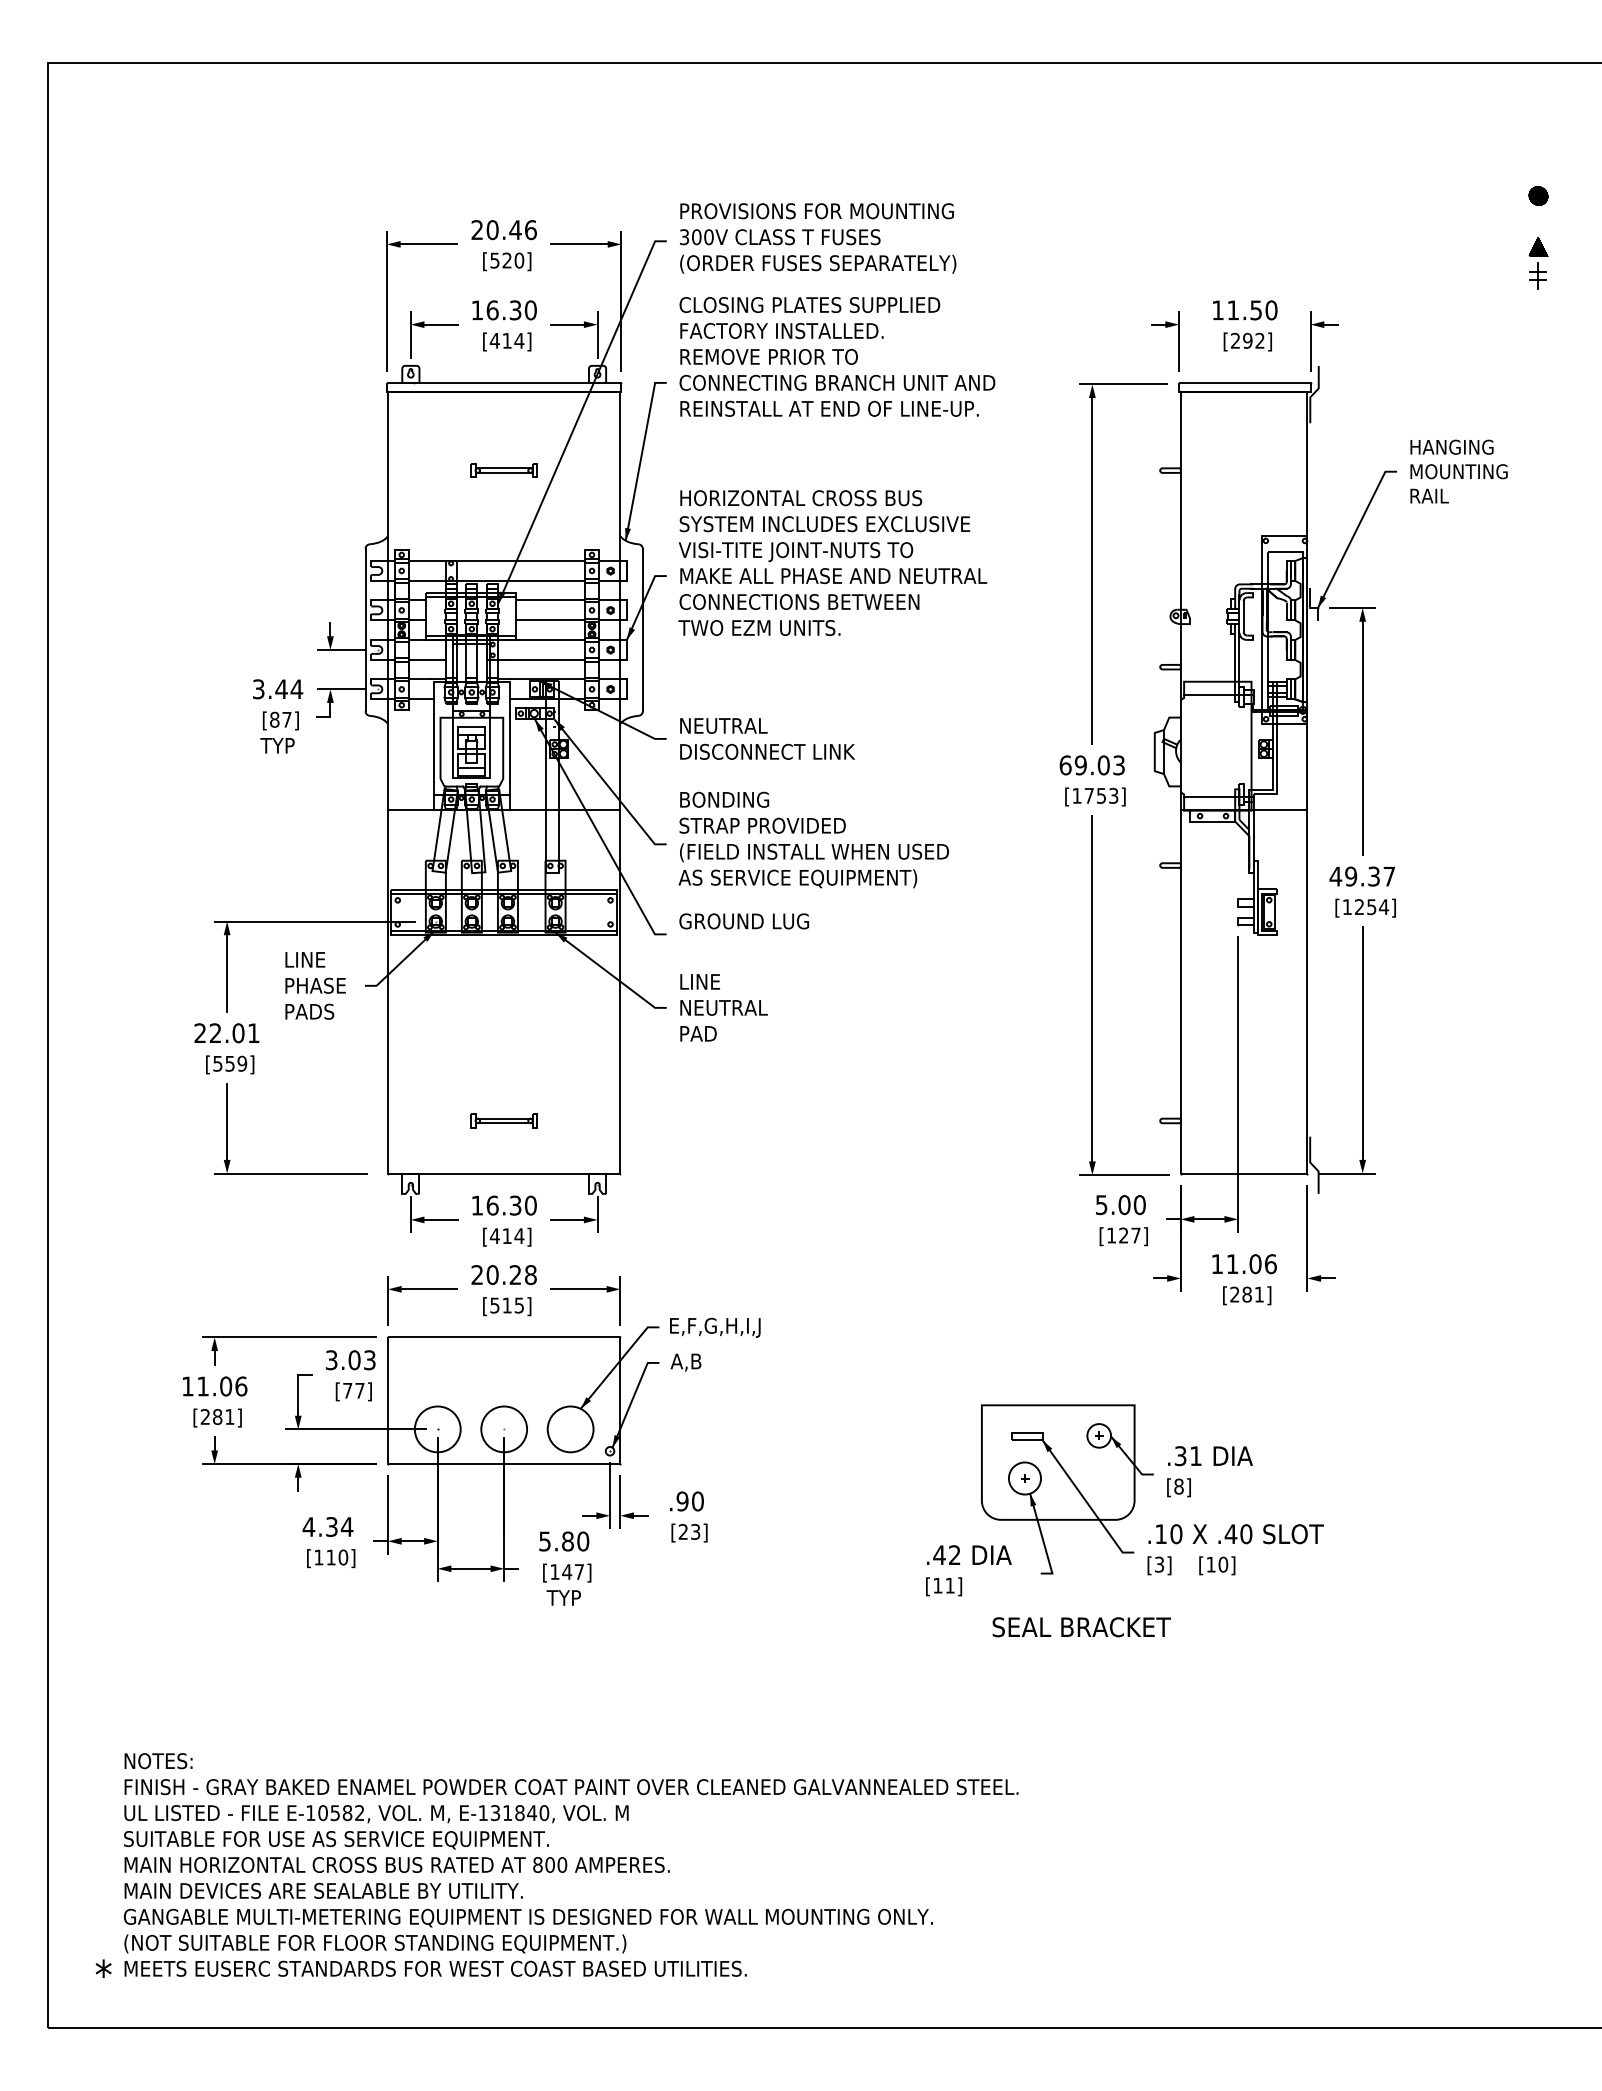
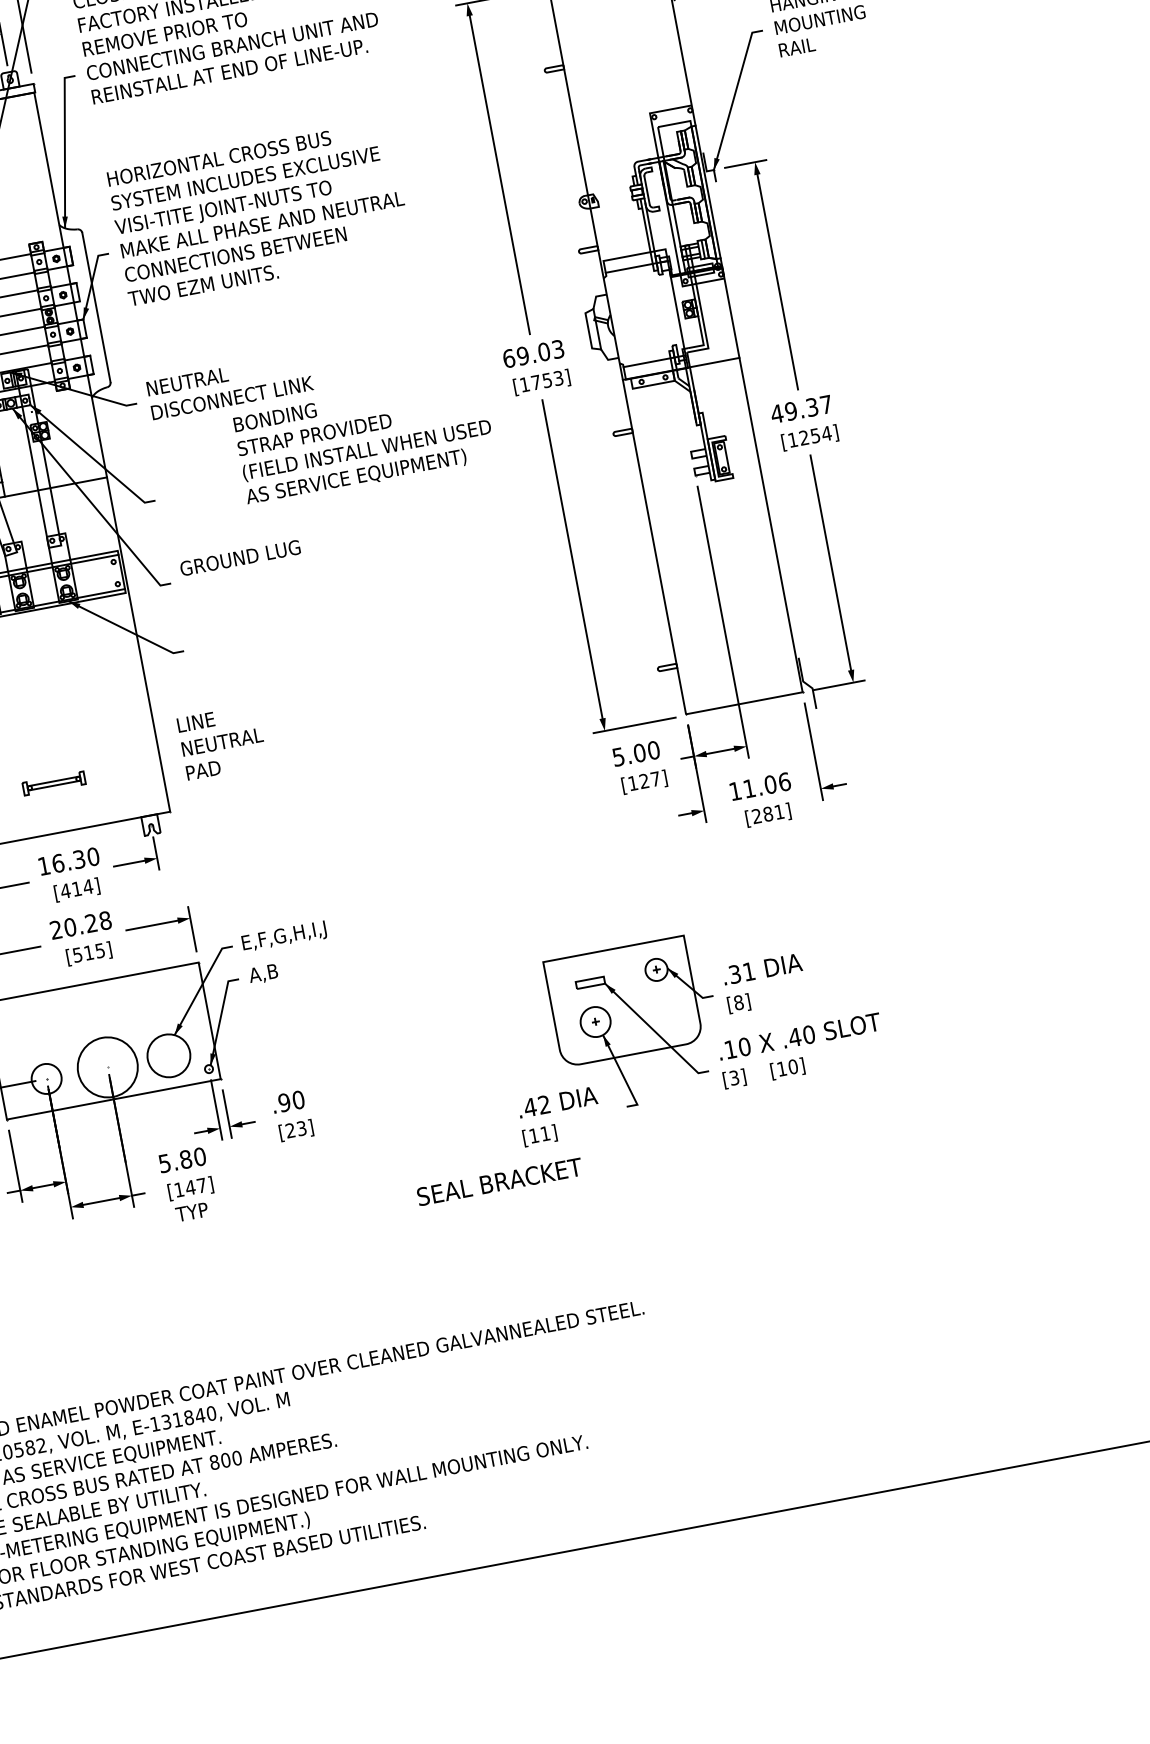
text: (813, 839) -> (363, 438), moved
text: (723, 1007) -> (221, 741), moved
circle: (437, 1429) -> (46, 1079), size x0.7
circle: (504, 1429) -> (108, 1067), size x1.4
text: (1081, 1627) -> (499, 1182), moved

